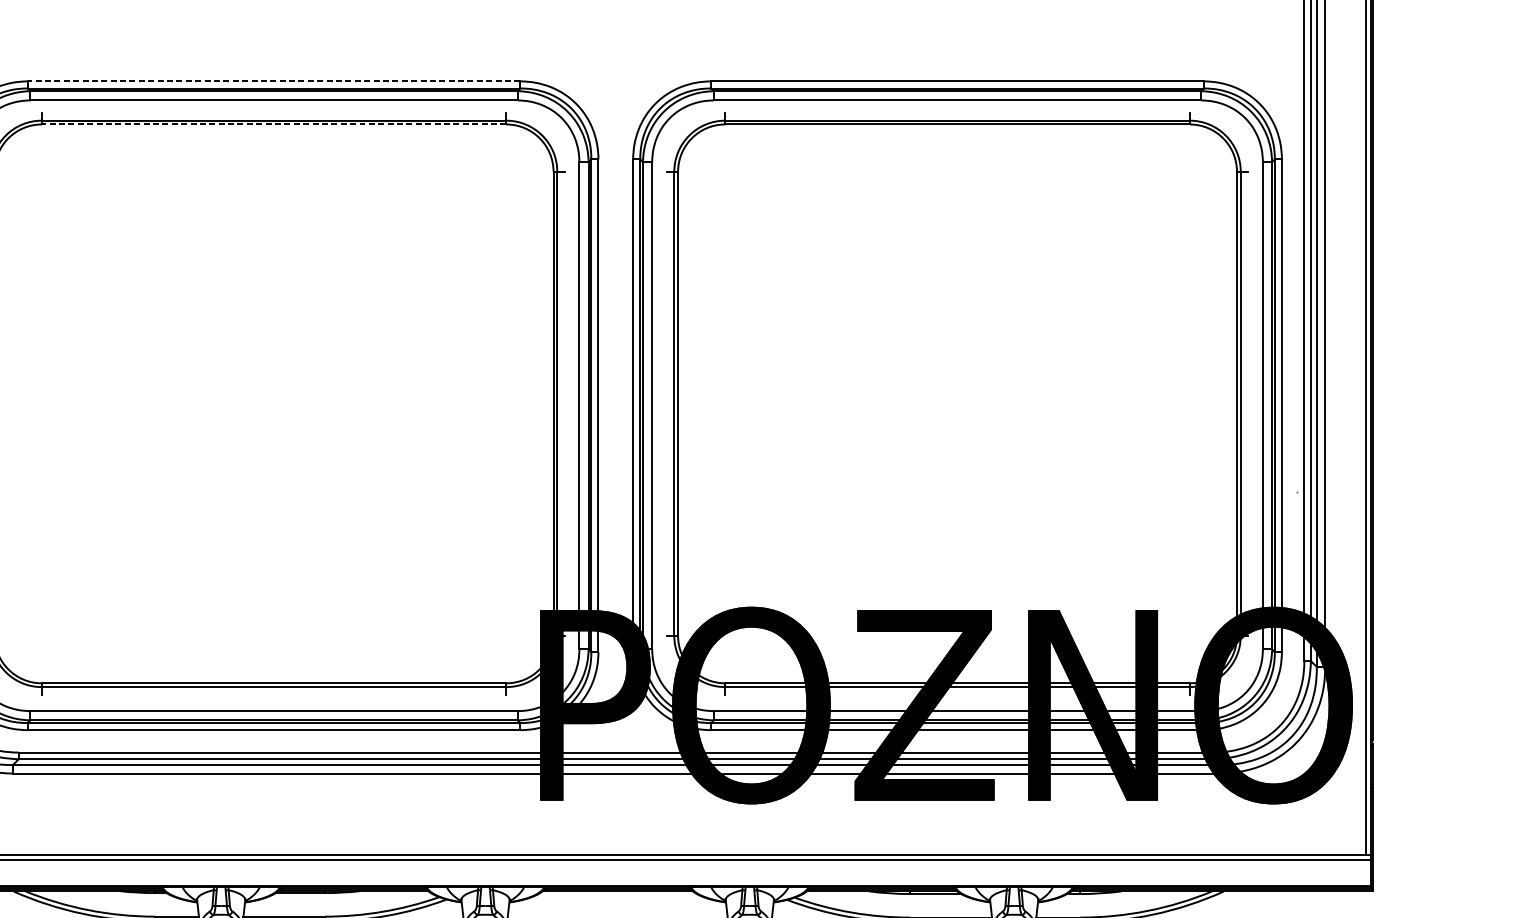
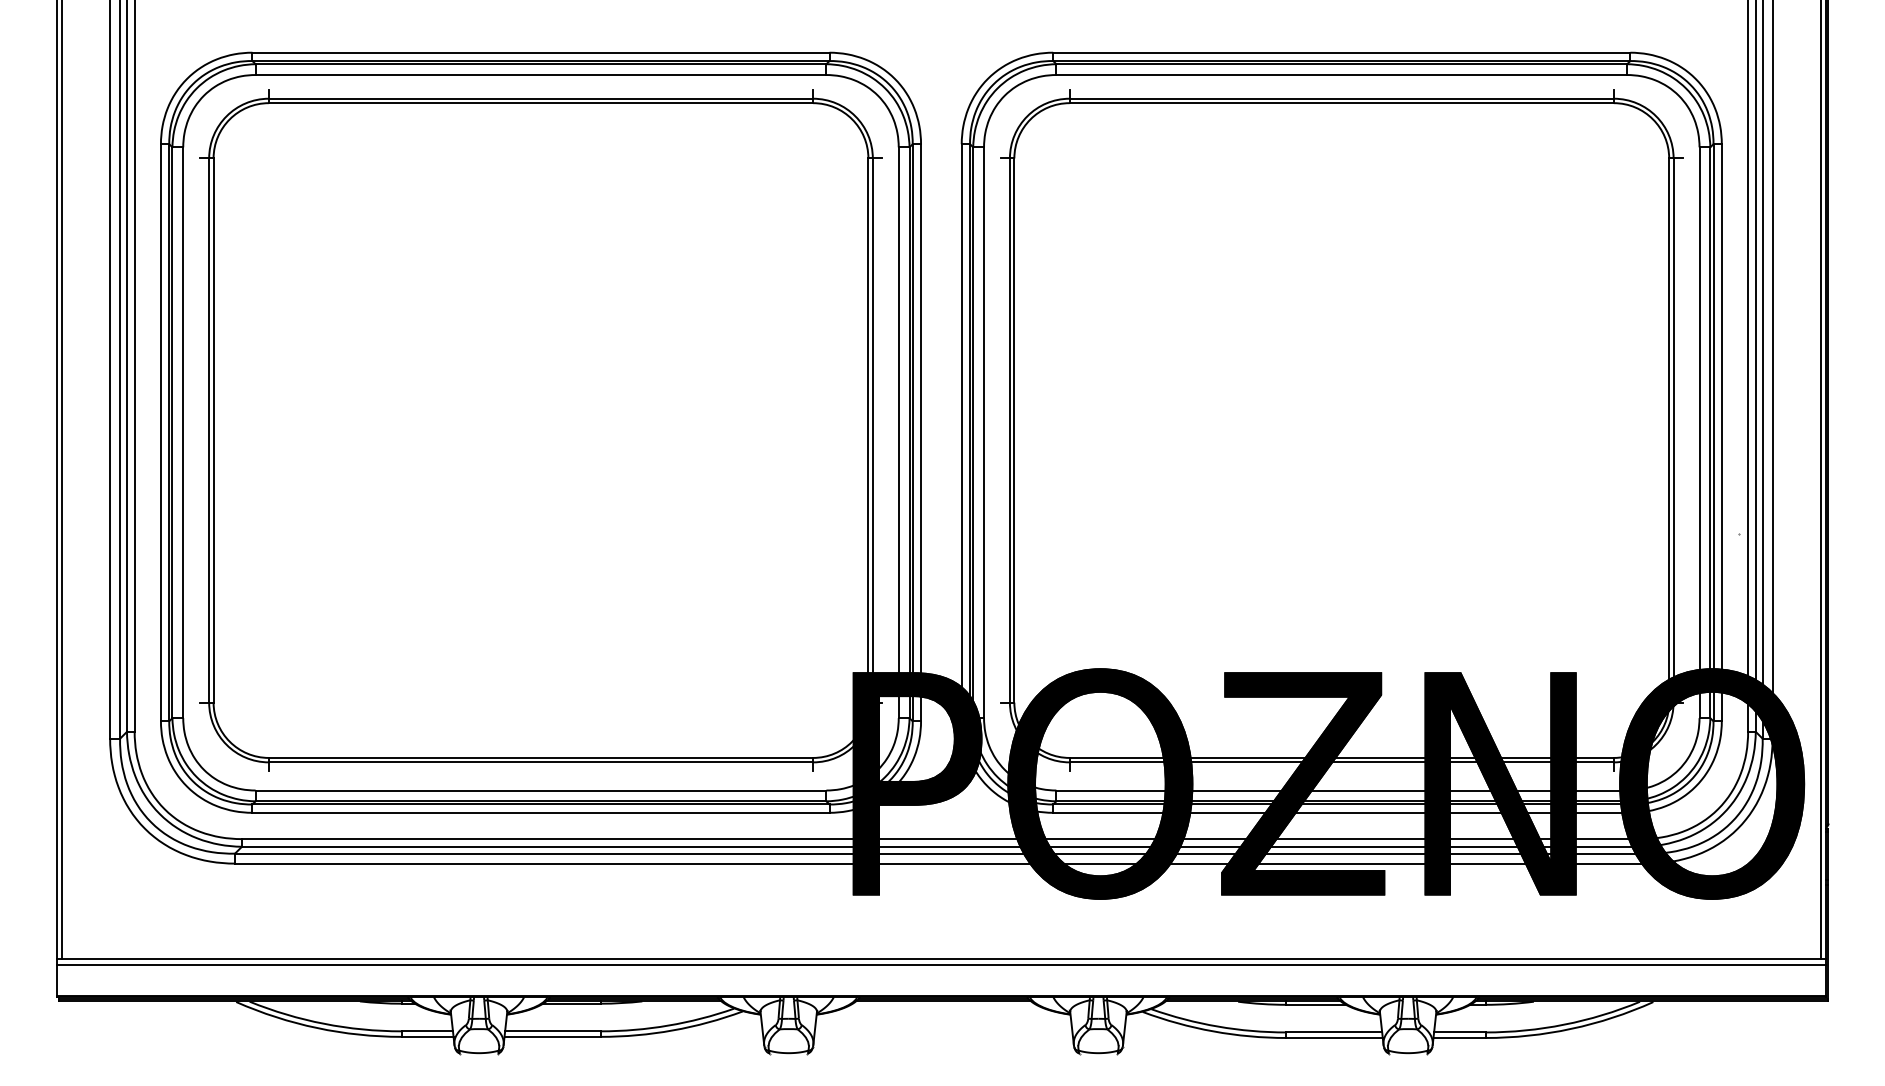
line: (273, 81) -> (540, 52), dashed -> solid
line: (273, 124) -> (540, 103), dashed -> solid

